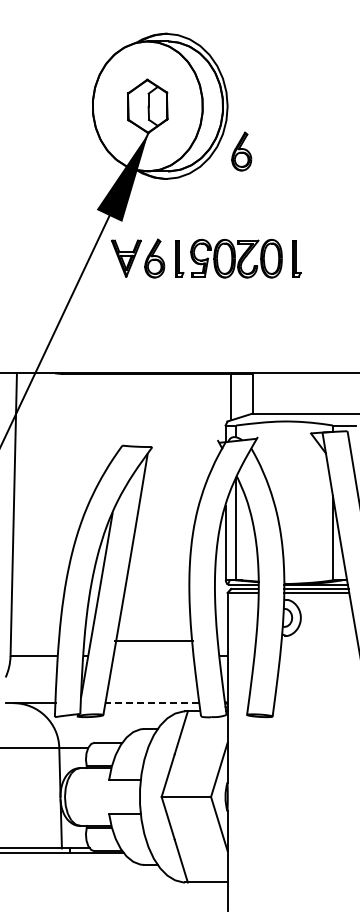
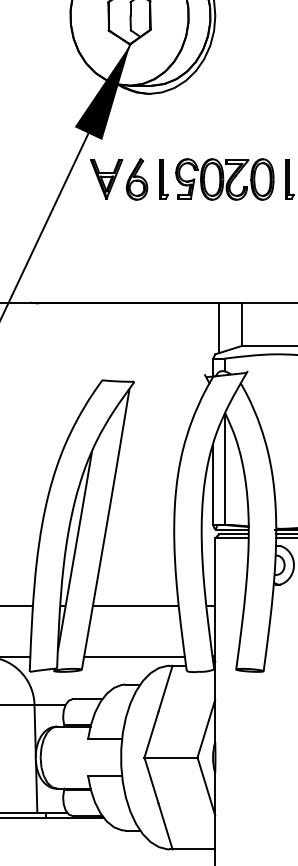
part: (241, 151) -> (230, 64), removed
line: (153, 640) -> (135, 605), moved
line: (152, 703) -> (134, 657), dashed -> solid

